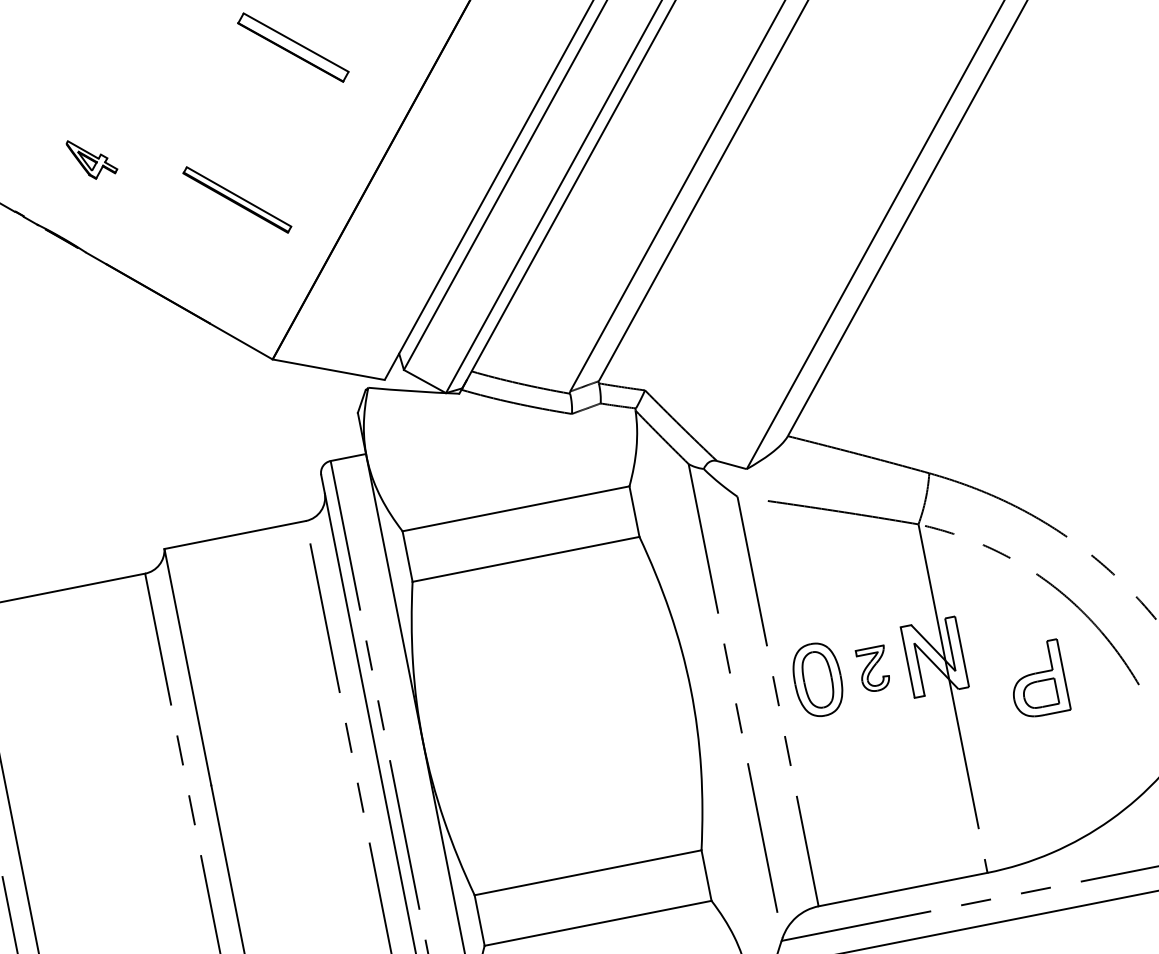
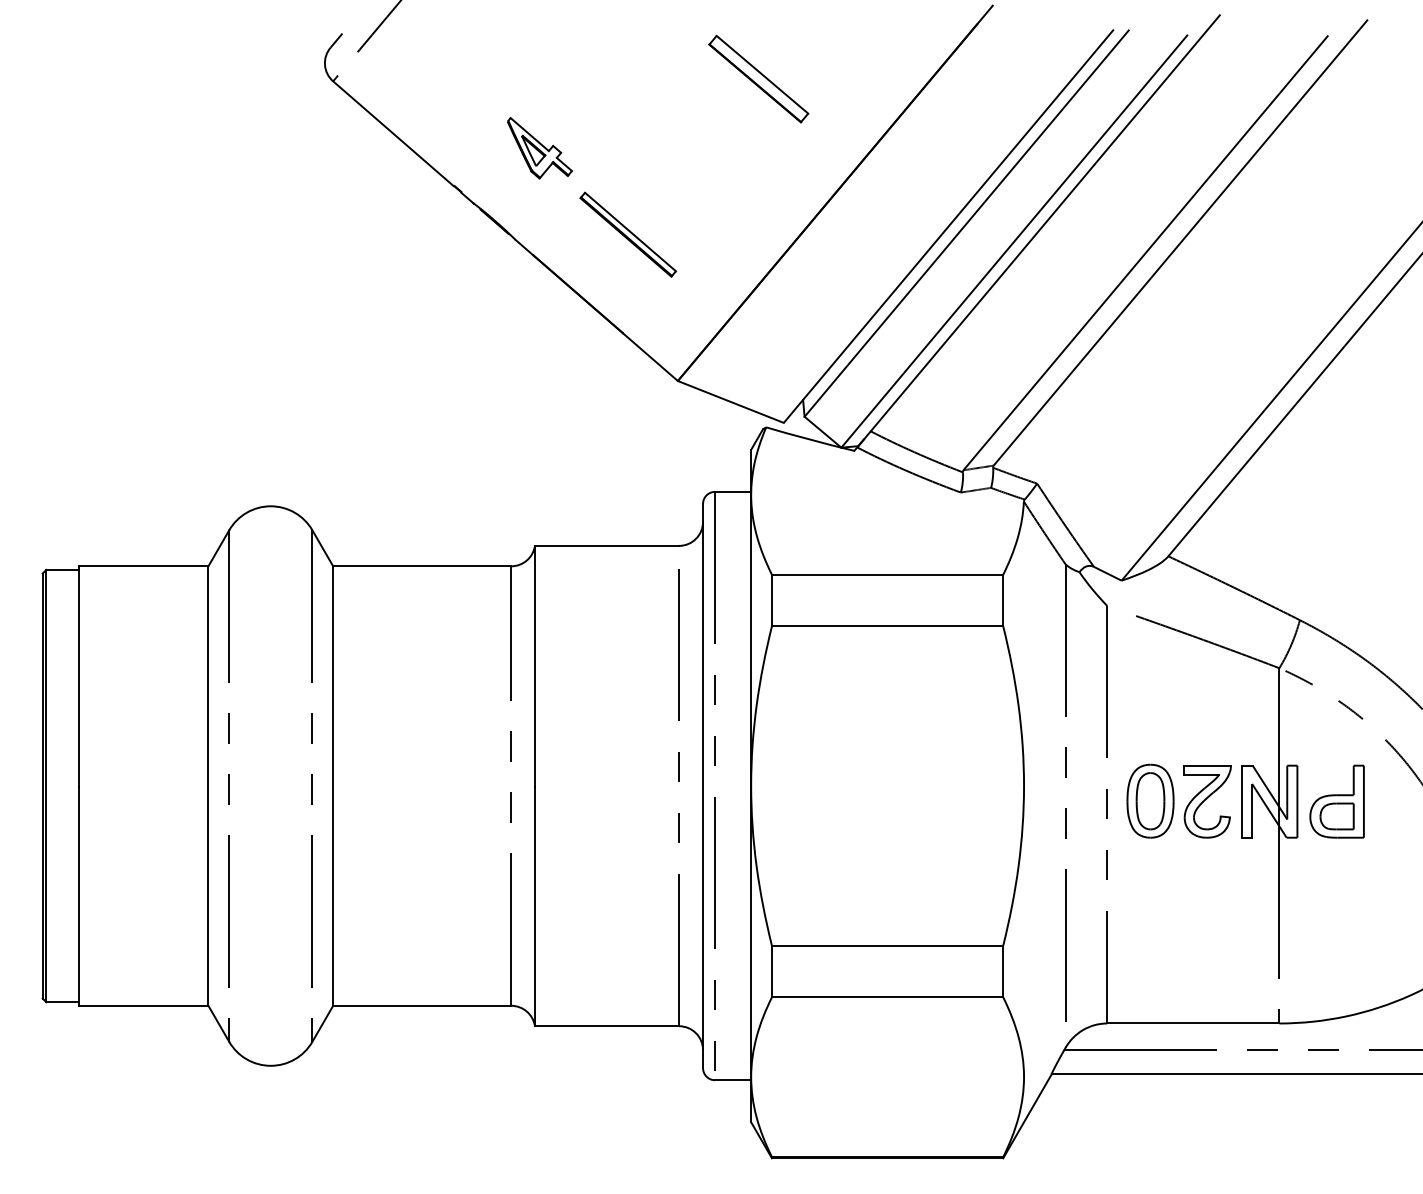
part: (91, 158) -> (539, 148), size x1.43
part: (236, 199) -> (627, 234), moved
part: (873, 669) -> (1207, 801), size x1.67
part: (1037, 679) -> (1336, 801), moved

